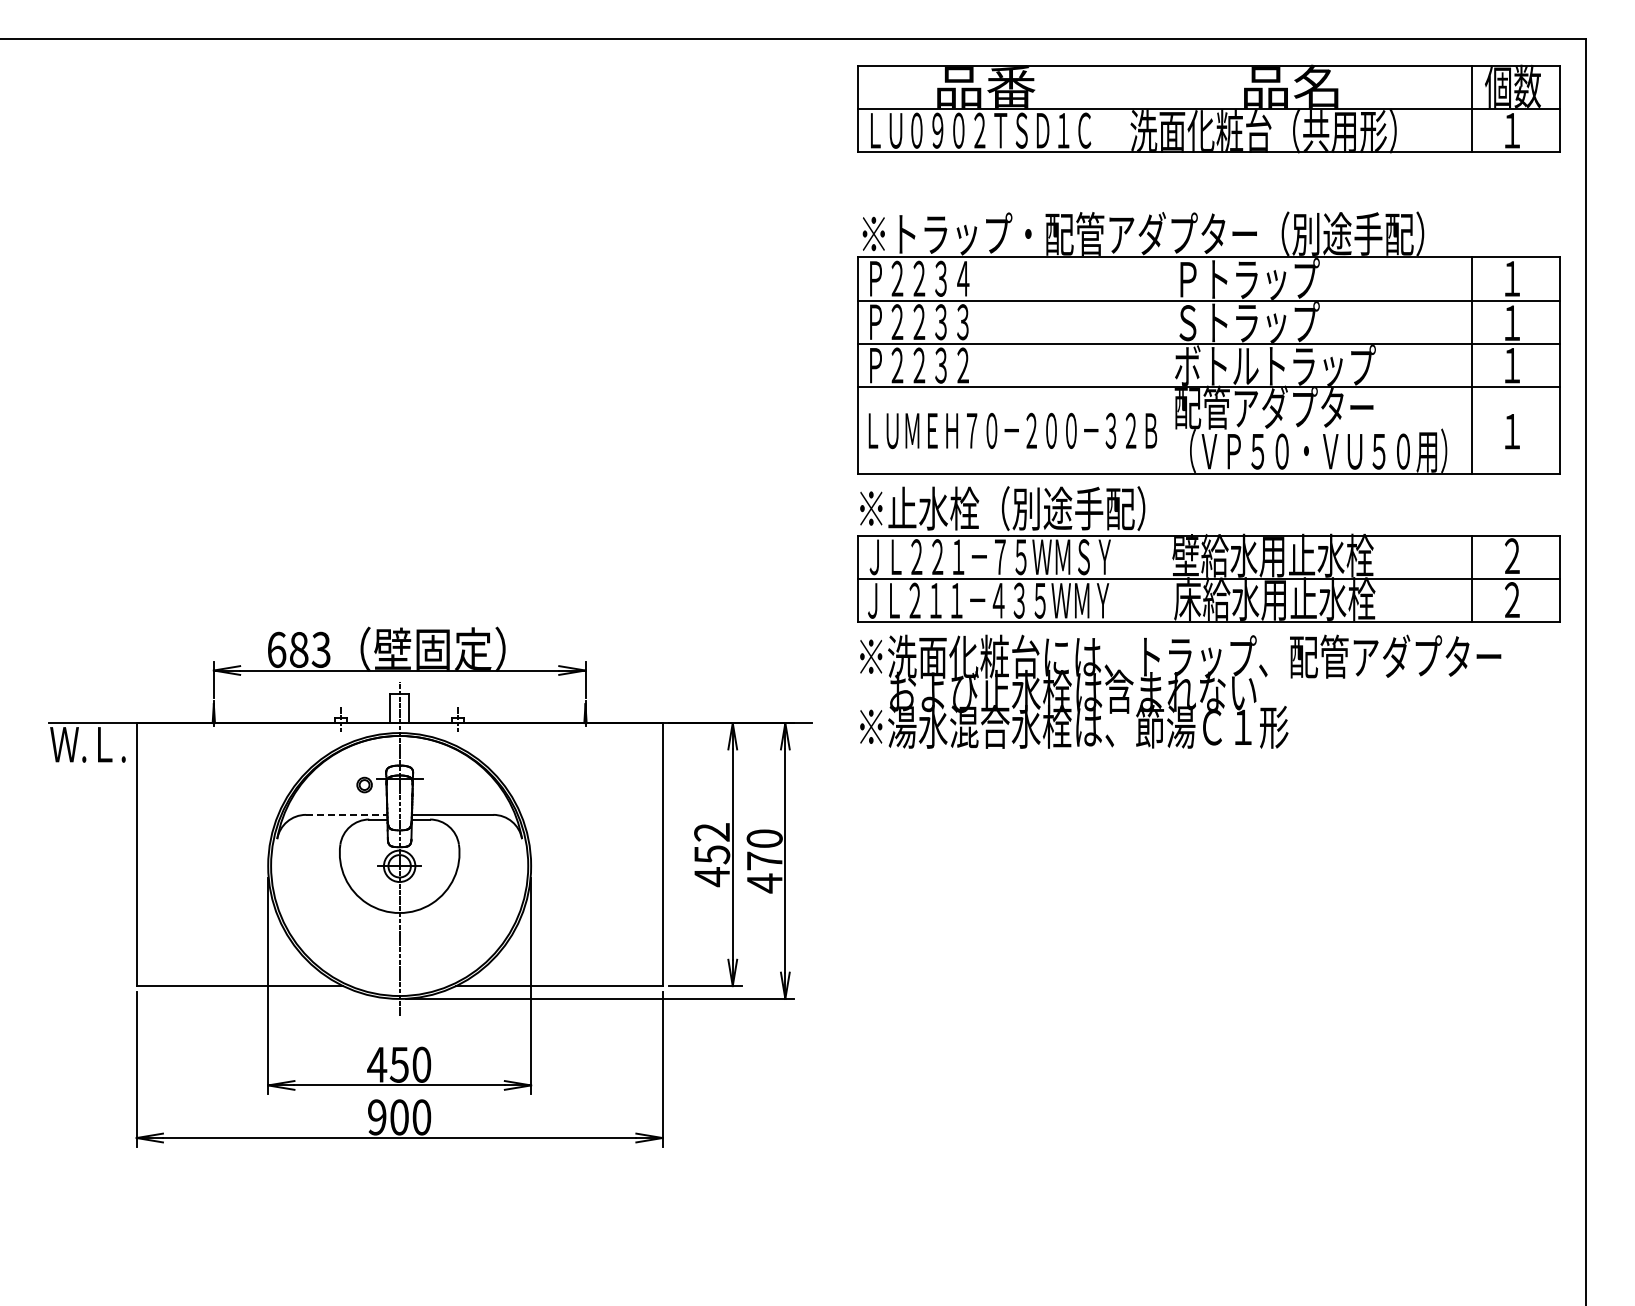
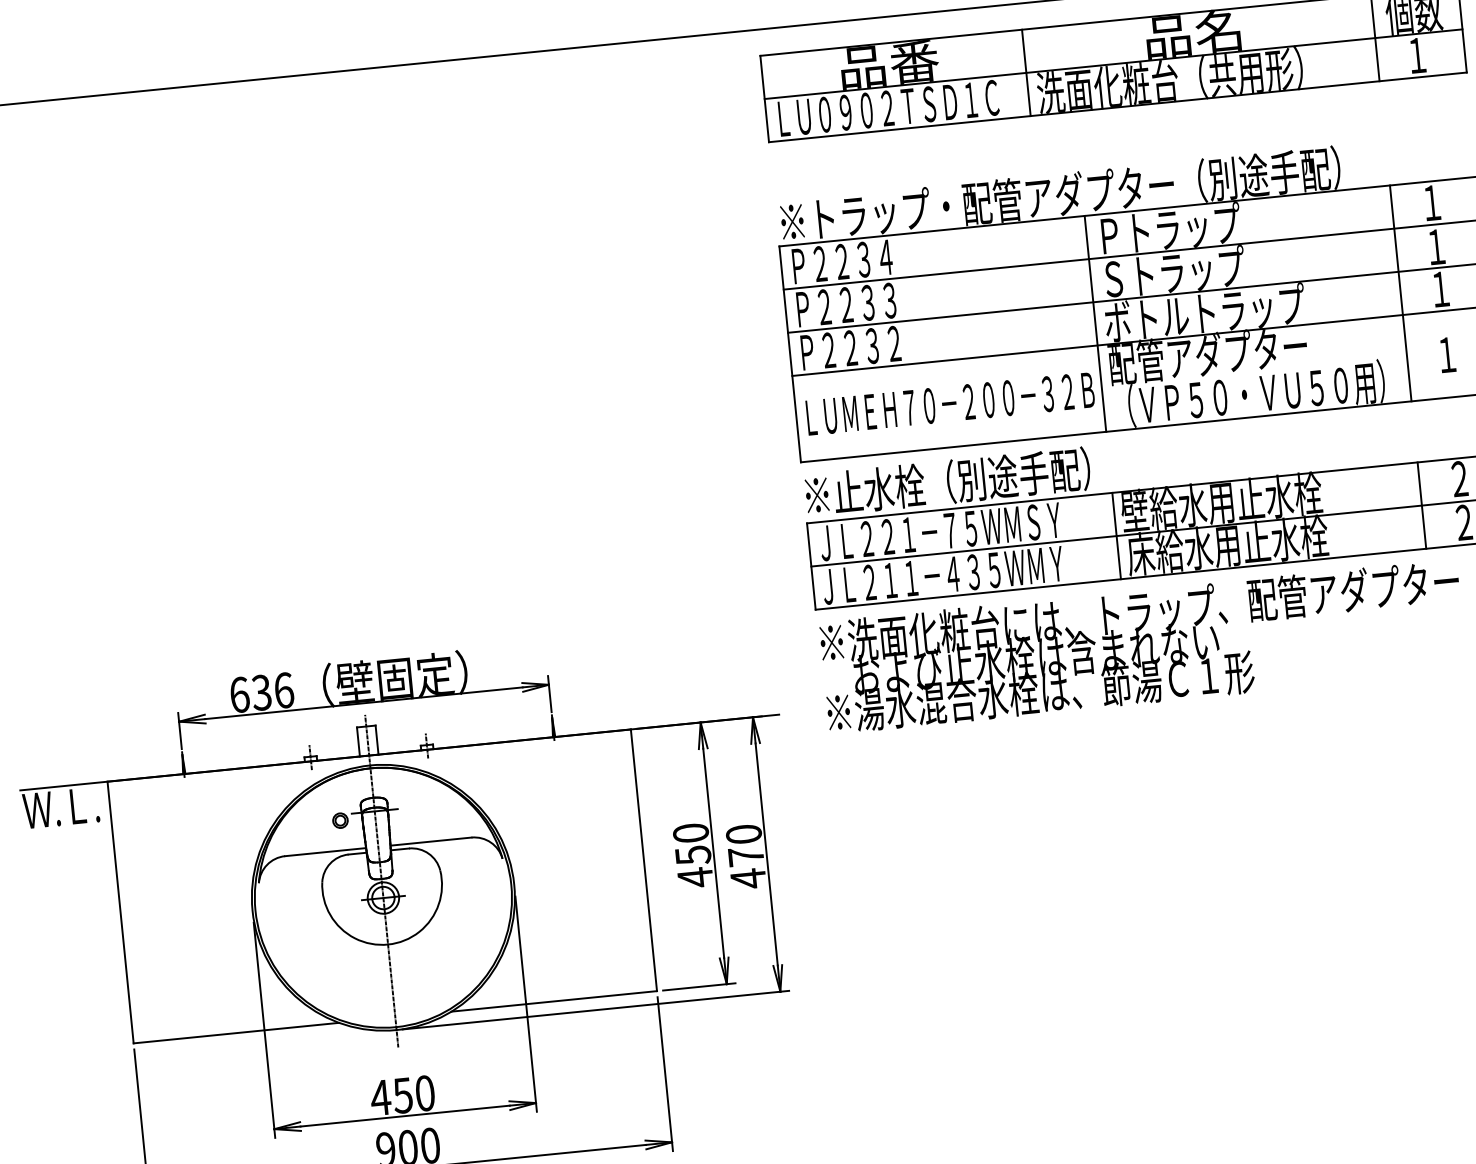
line: (1121, 108) -> (1026, 72), added
line: (1165, 365) -> (1095, 323), added
line: (1165, 578) -> (1116, 535), added
text: (309, 649) -> (272, 691), 683 -> 636
line: (346, 814) -> (325, 851), dashed -> solid
text: (712, 832) -> (691, 833), 452 -> 450

